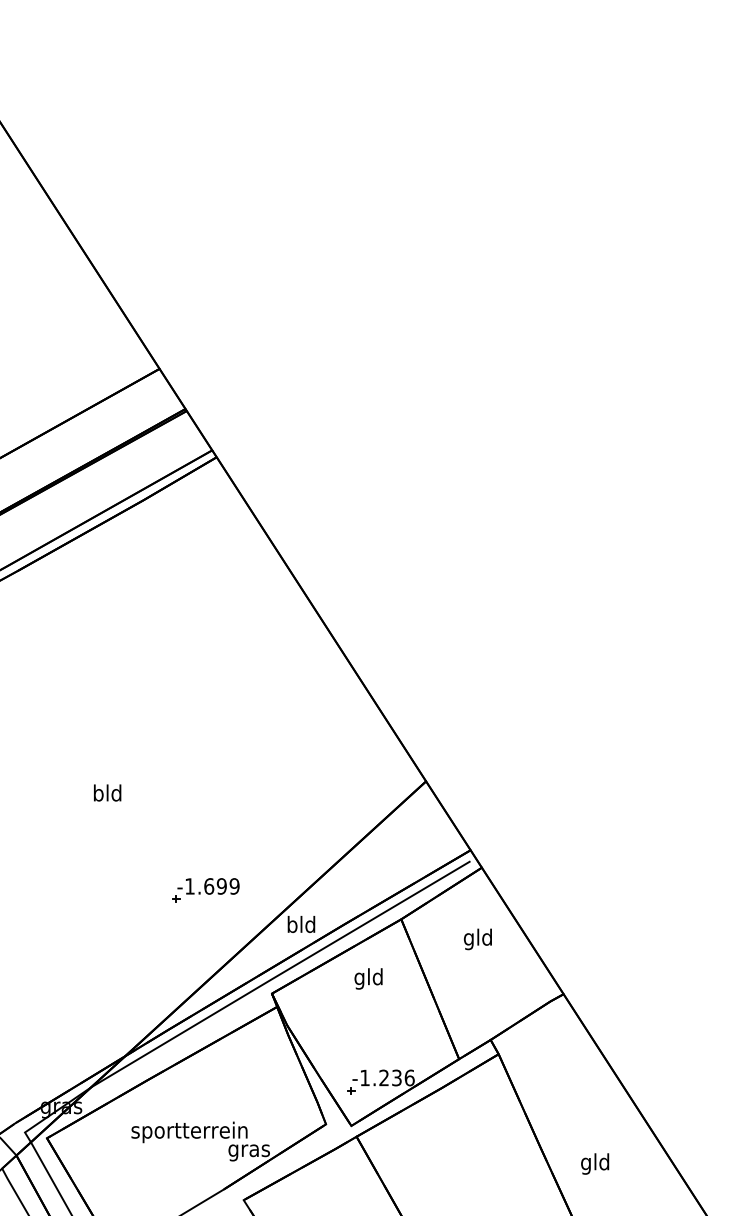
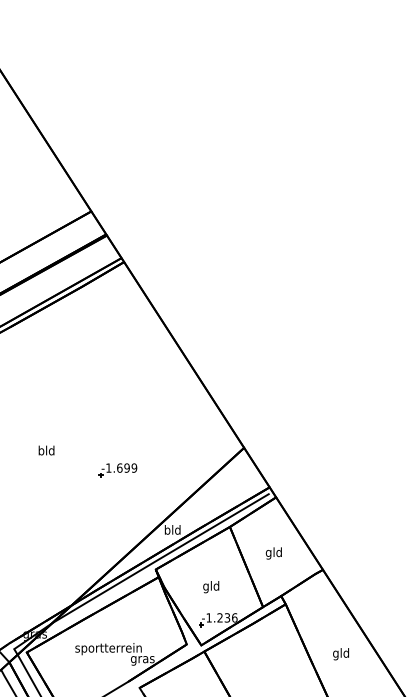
text: (107, 792) -> (46, 450), moved
part: (205, 890) -> (117, 470), moved
text: (477, 939) -> (273, 553), moved
text: (369, 979) -> (211, 587), moved
text: (594, 1164) -> (340, 654), moved

